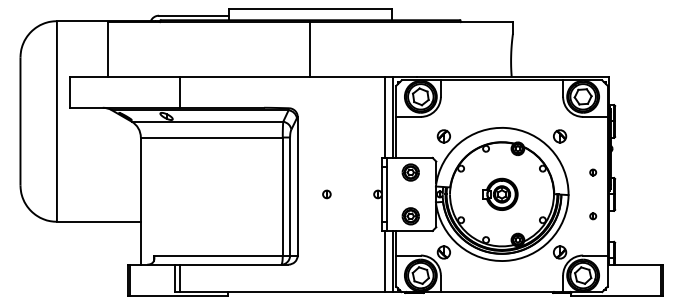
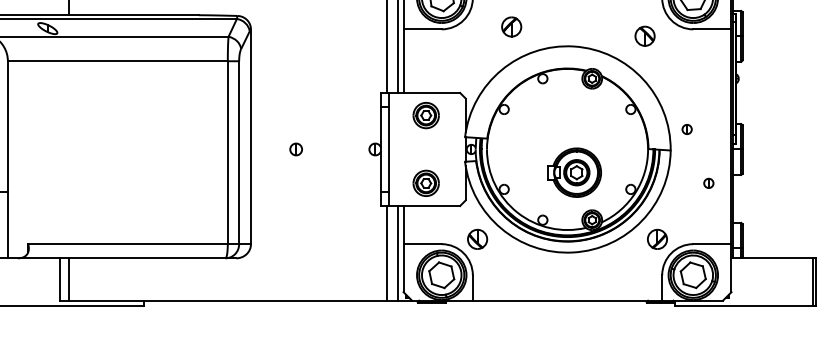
part: (443, 136) -> (510, 27), moved
part: (560, 136) -> (645, 36), moved
part: (593, 172) -> (687, 129), moved
part: (500, 193) -> (574, 171), moved

